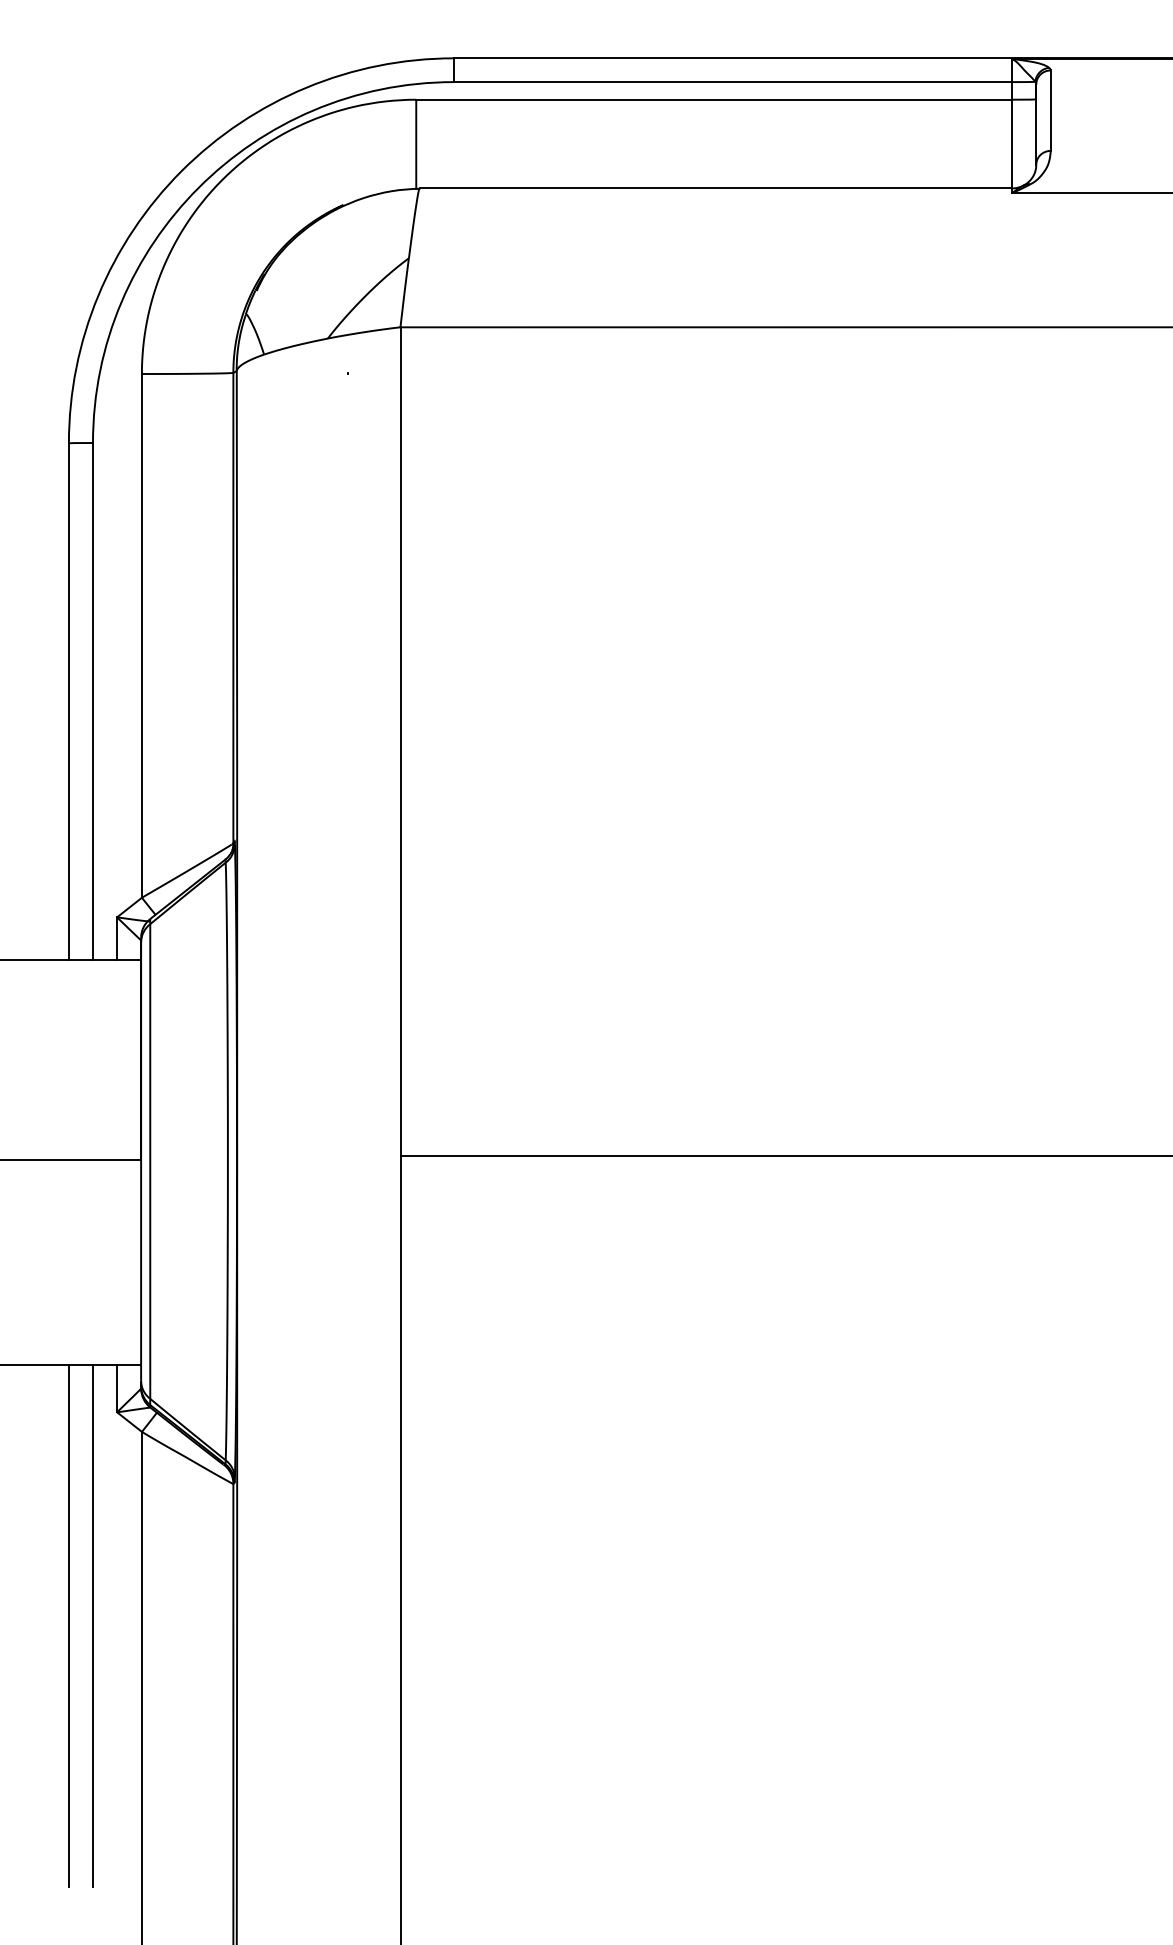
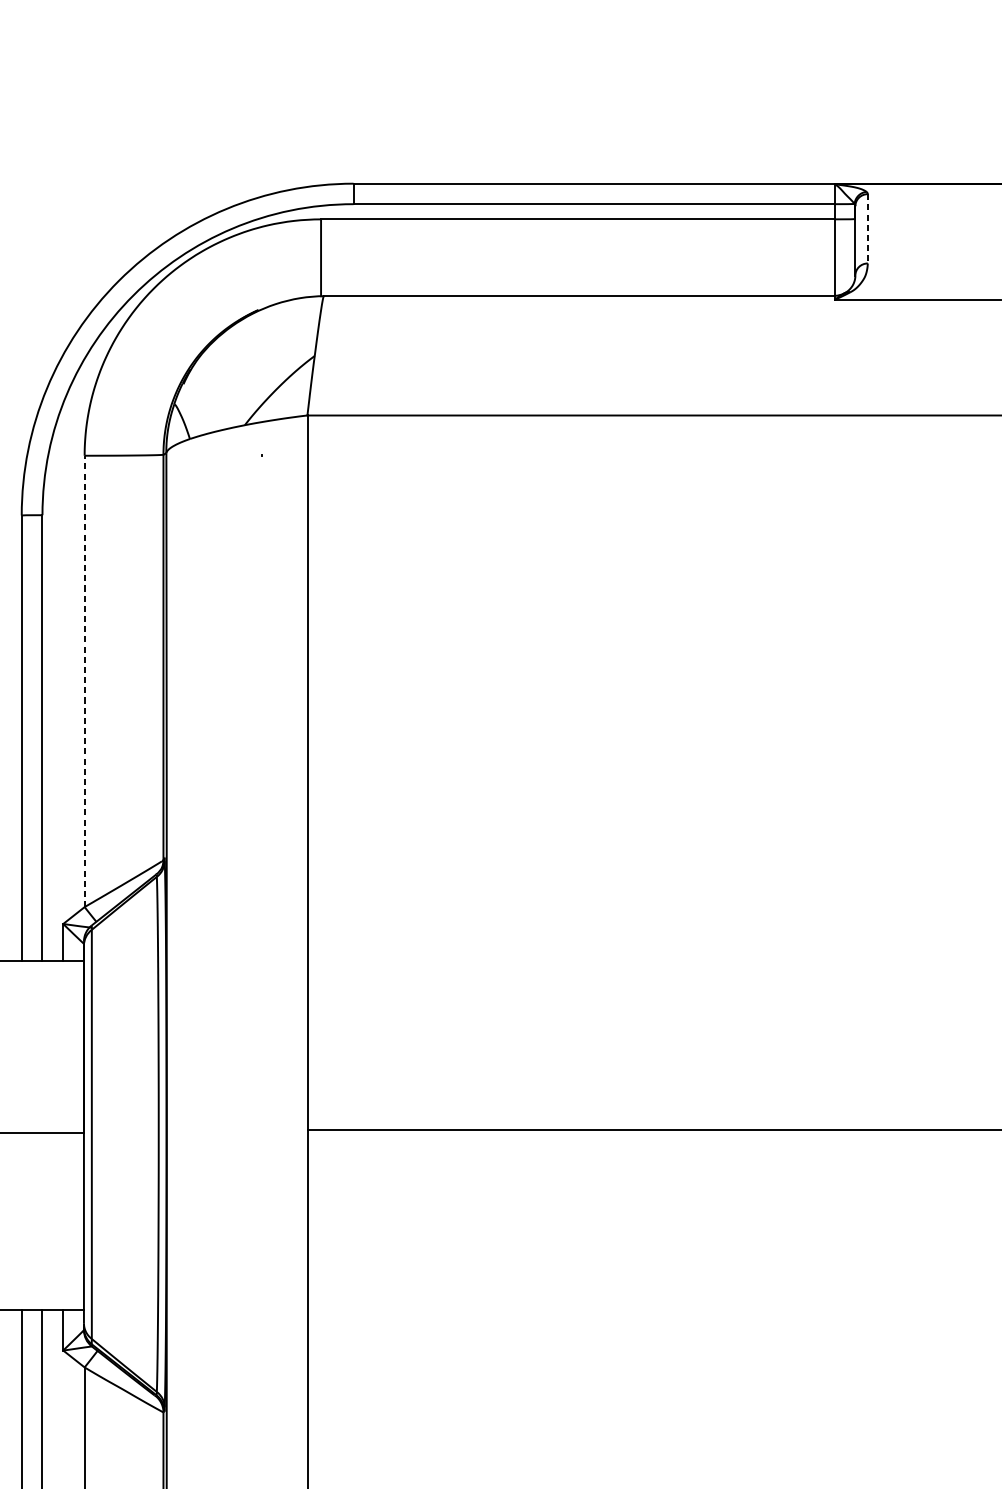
line: (1050, 111) -> (867, 229), solid -> dashed
line: (141, 635) -> (84, 681), solid -> dashed

